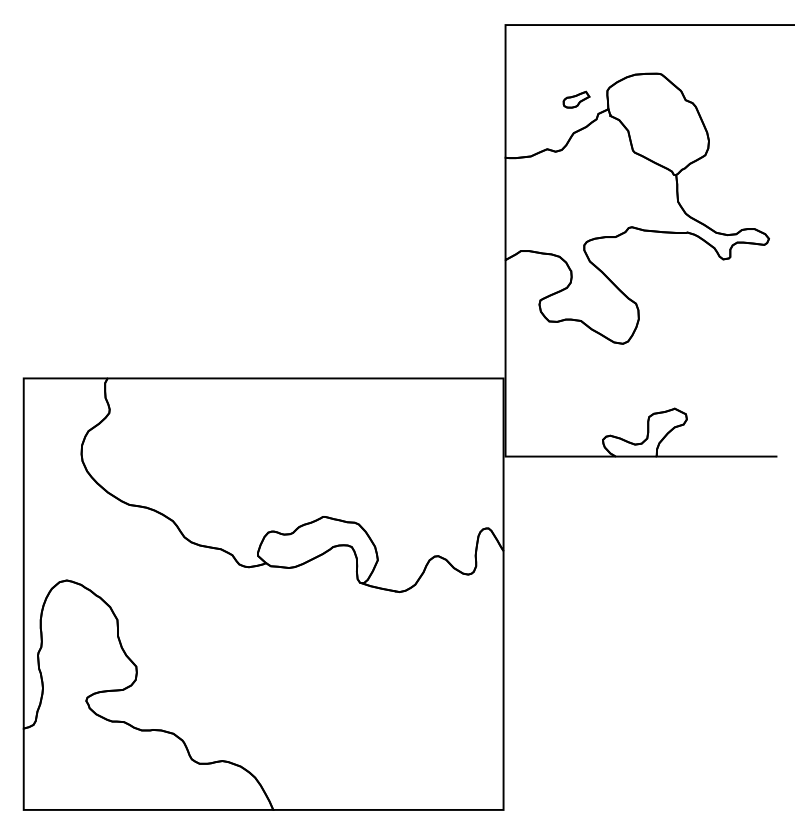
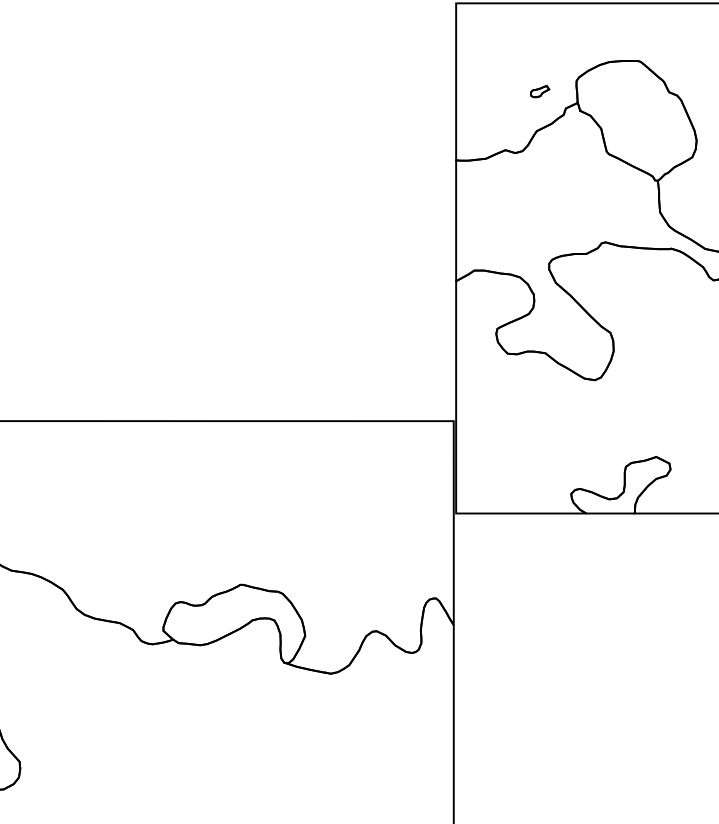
part: (576, 99) -> (540, 91), size x0.6

